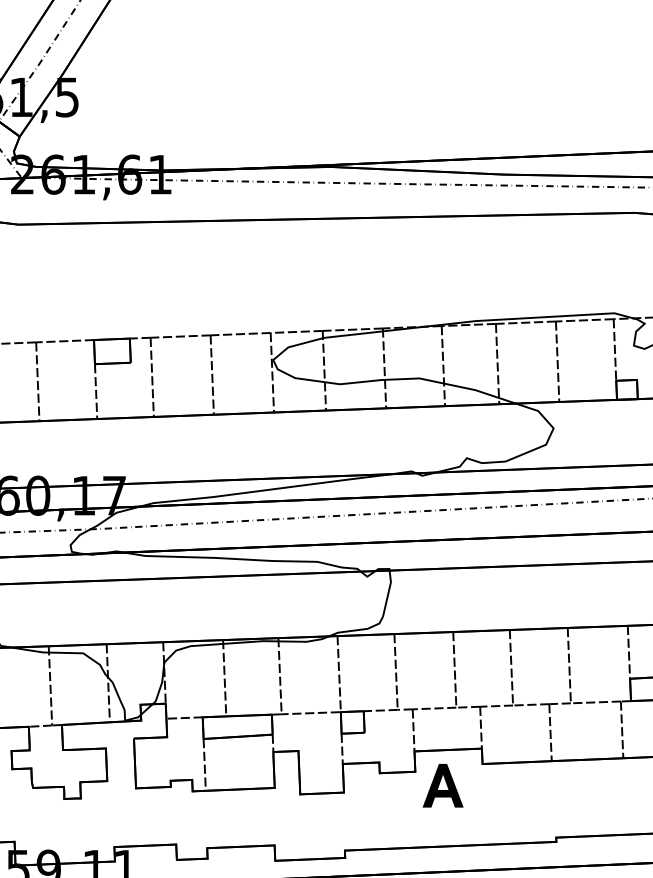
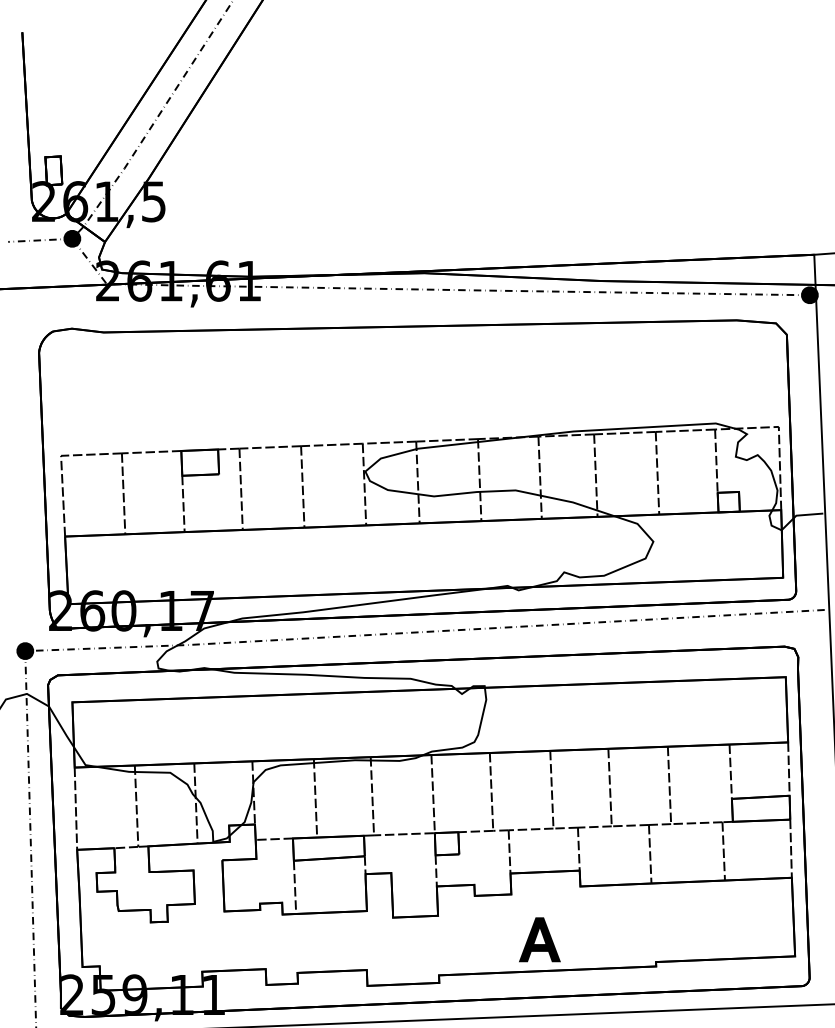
part: (442, 785) -> (539, 939), moved

